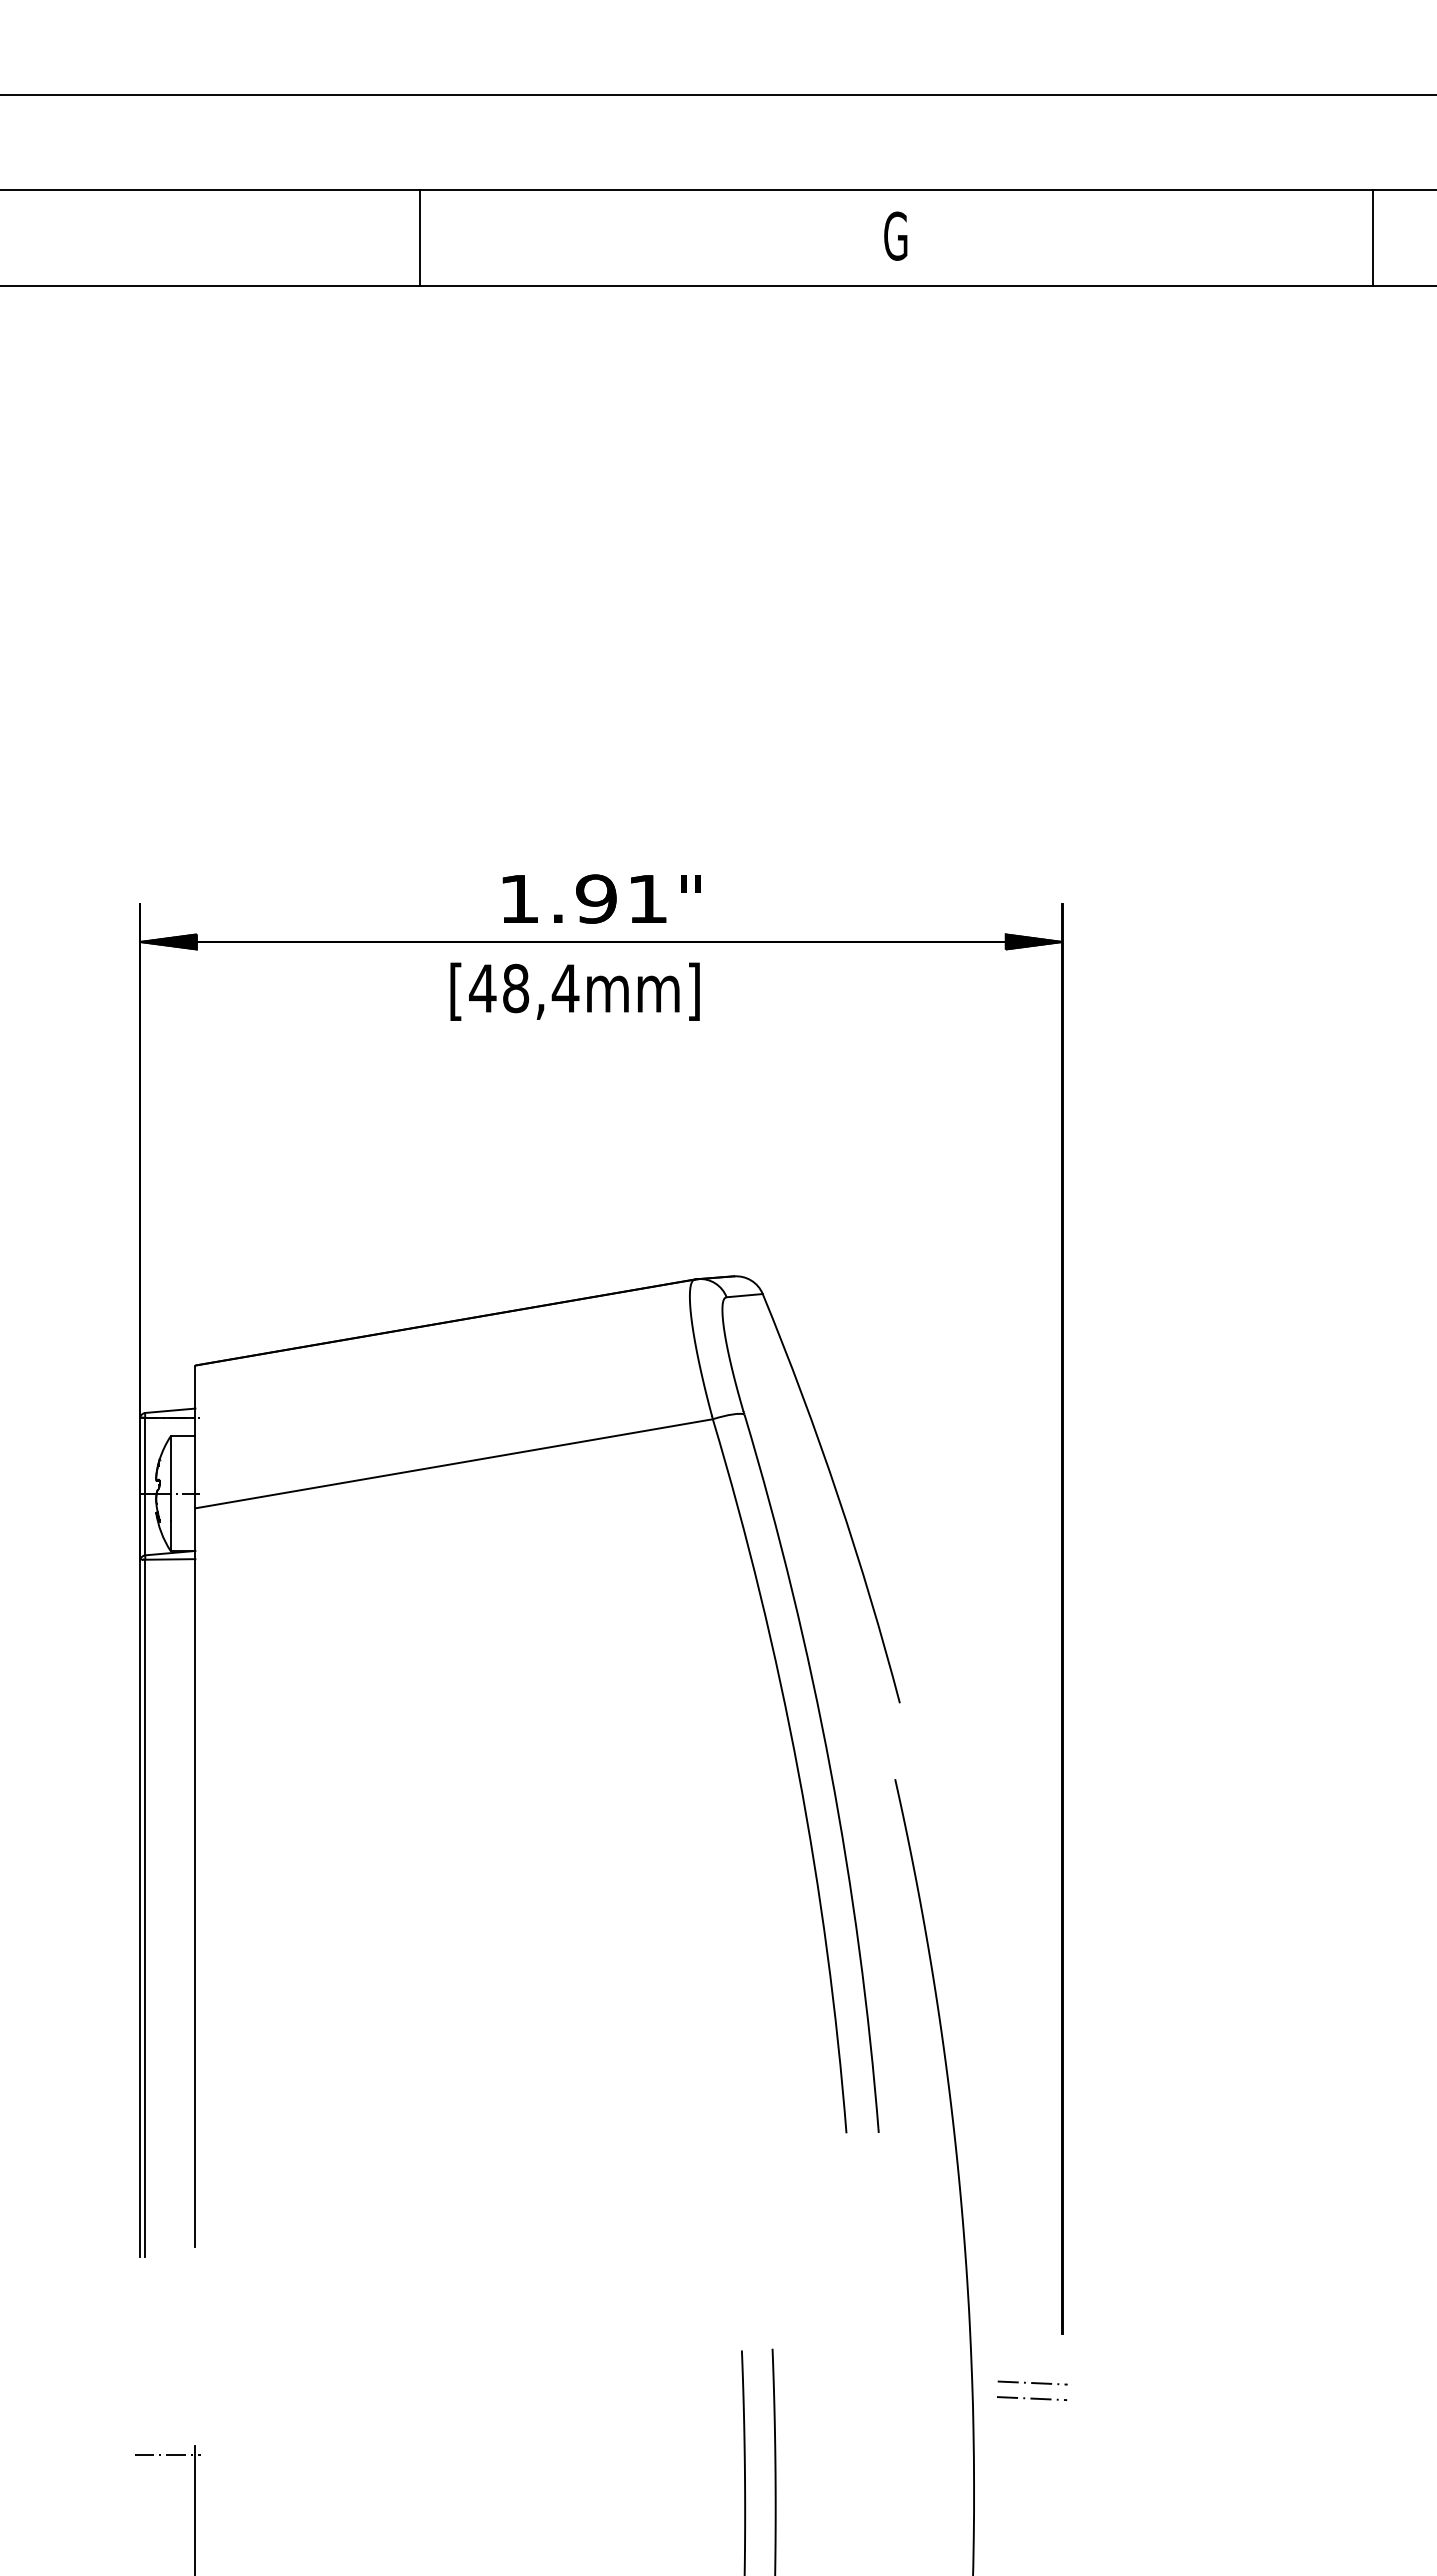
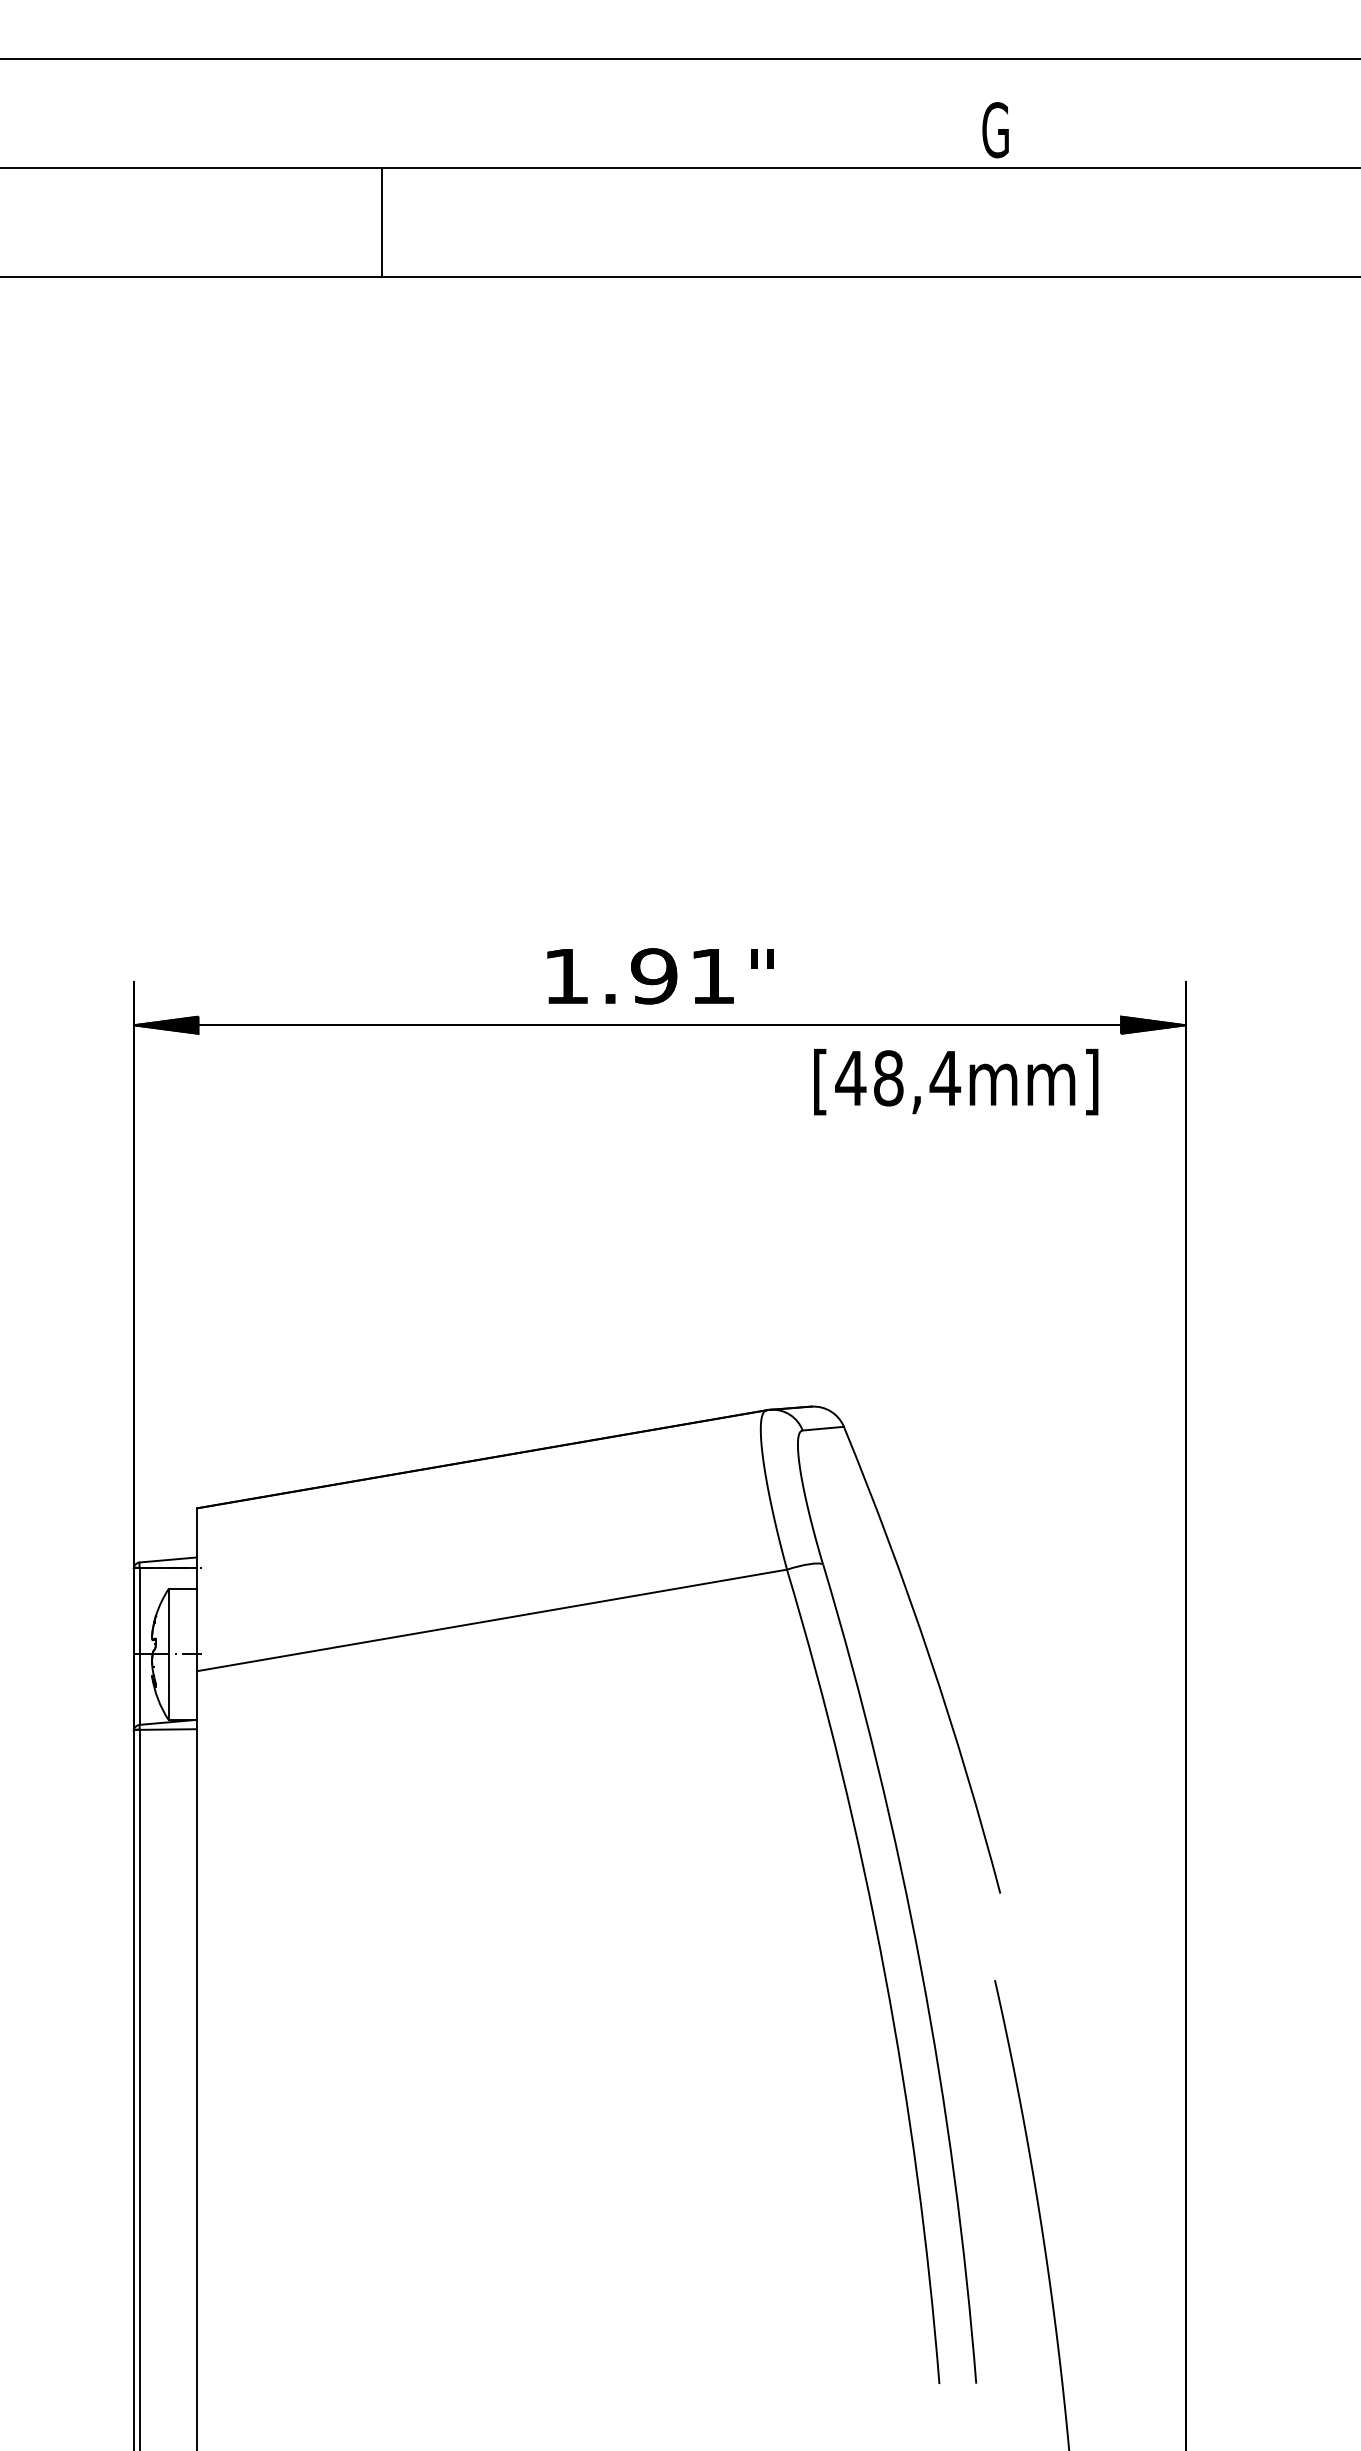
text: (895, 235) -> (995, 129), moved
line: (419, 237) -> (381, 221), moved
text: (574, 991) -> (955, 1081), moved

